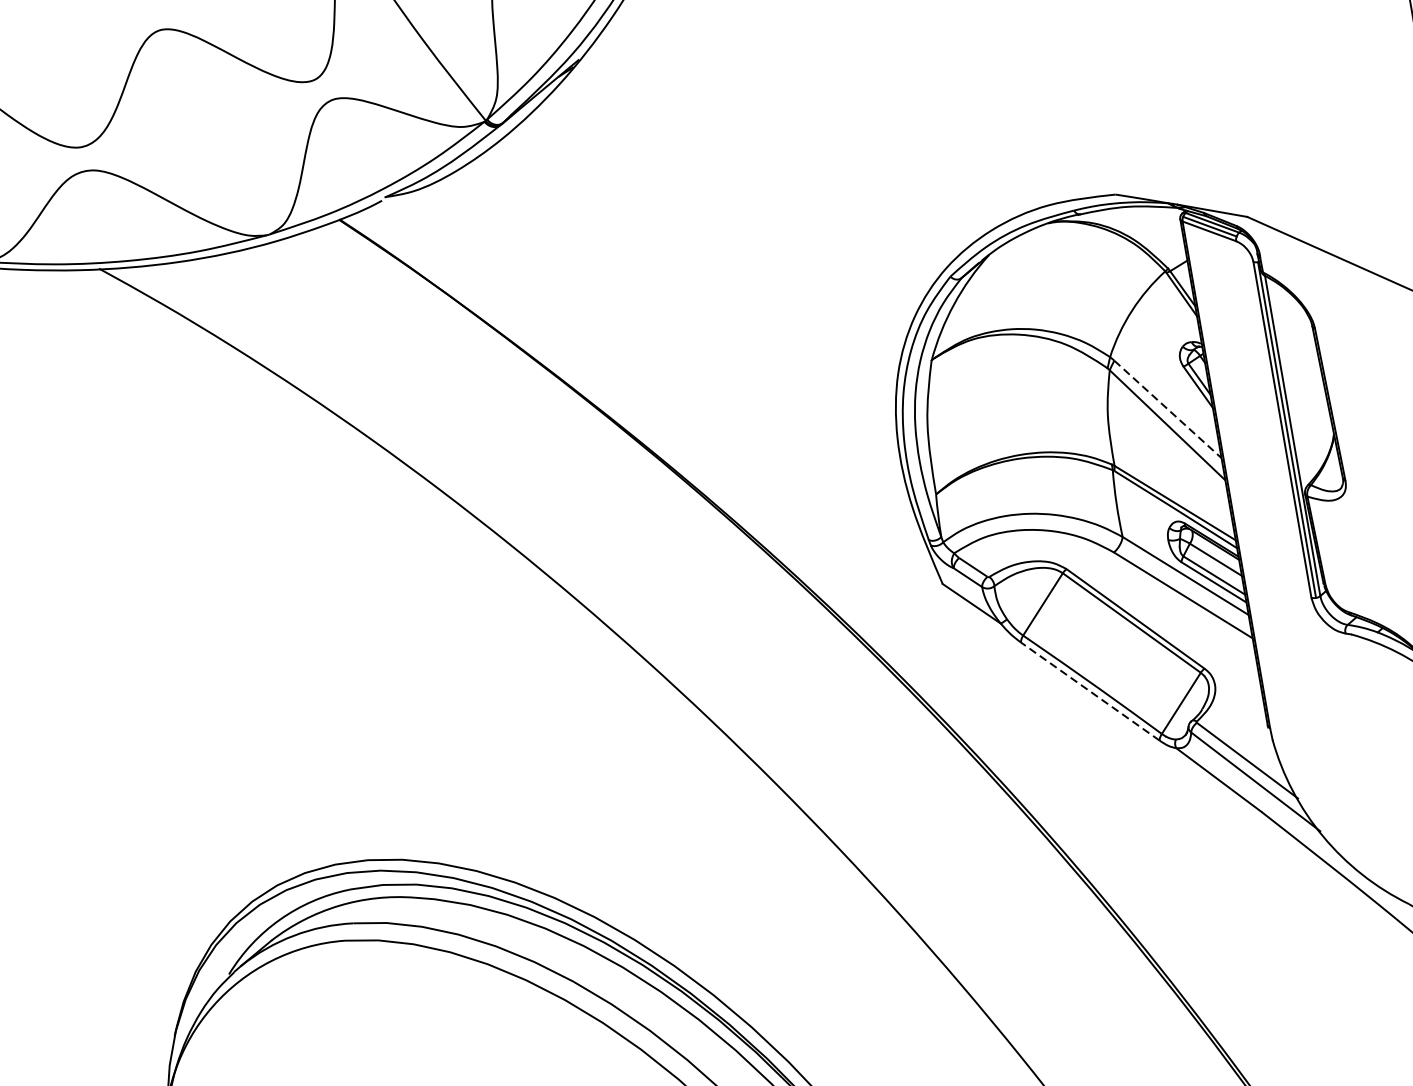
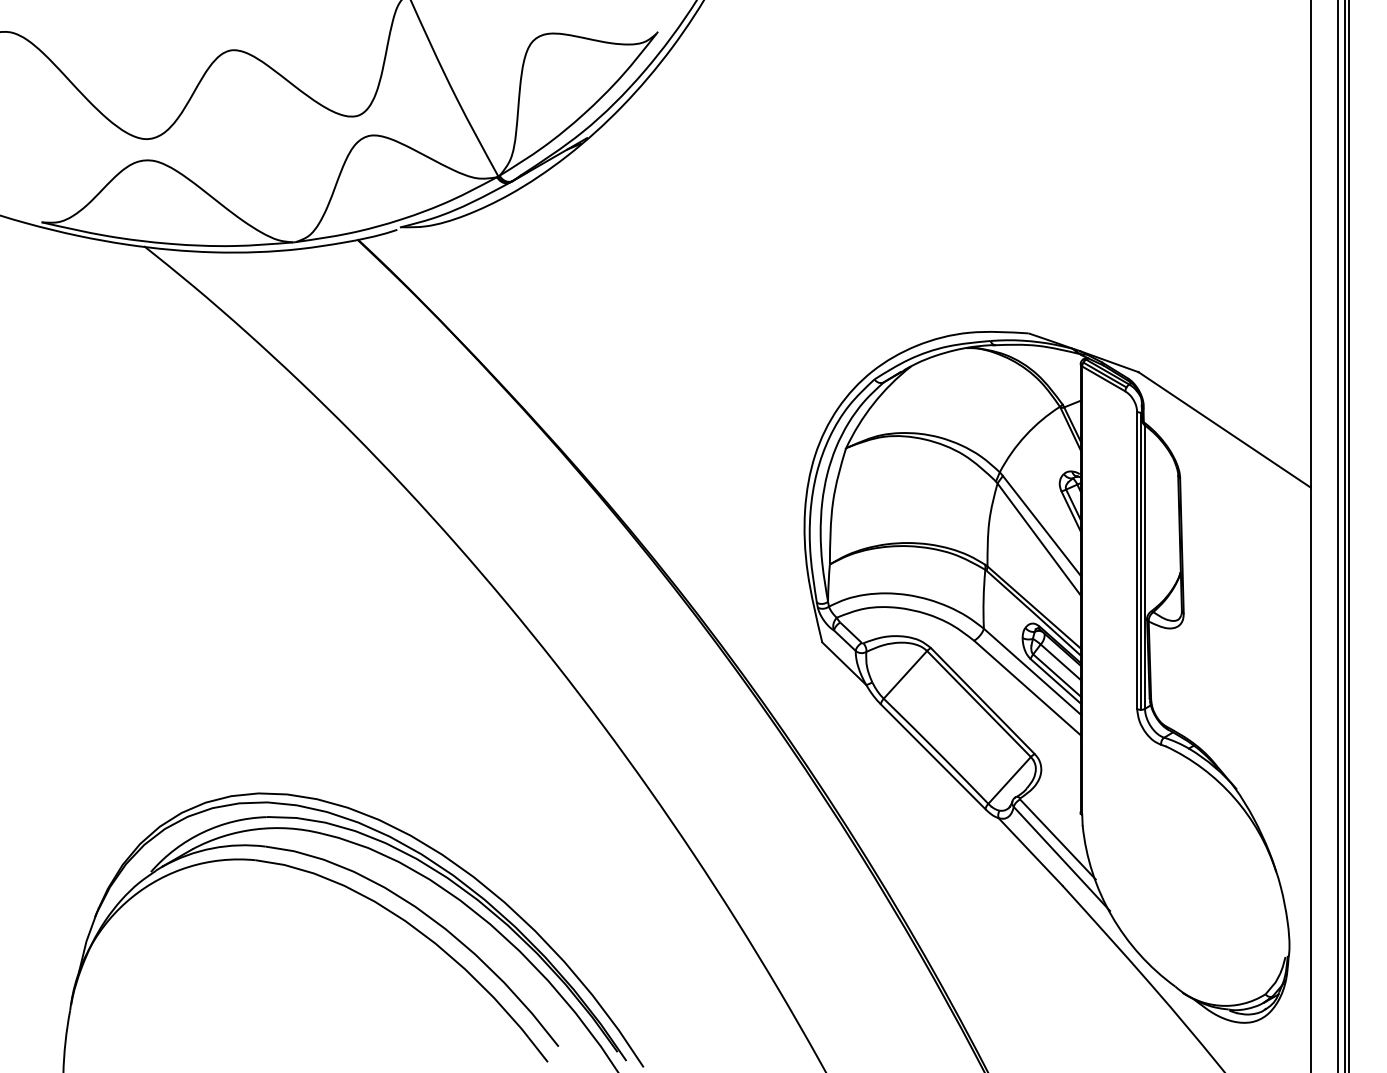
line: (1168, 410) -> (1042, 526), dashed -> solid
line: (1090, 691) -> (933, 756), dashed -> solid

